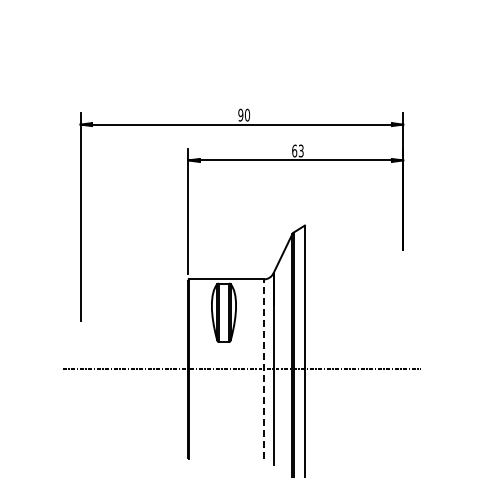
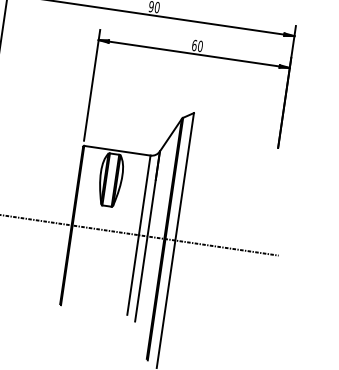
text: (300, 150) -> (199, 45), 63 -> 60
line: (263, 369) -> (138, 235), dashed -> solid

